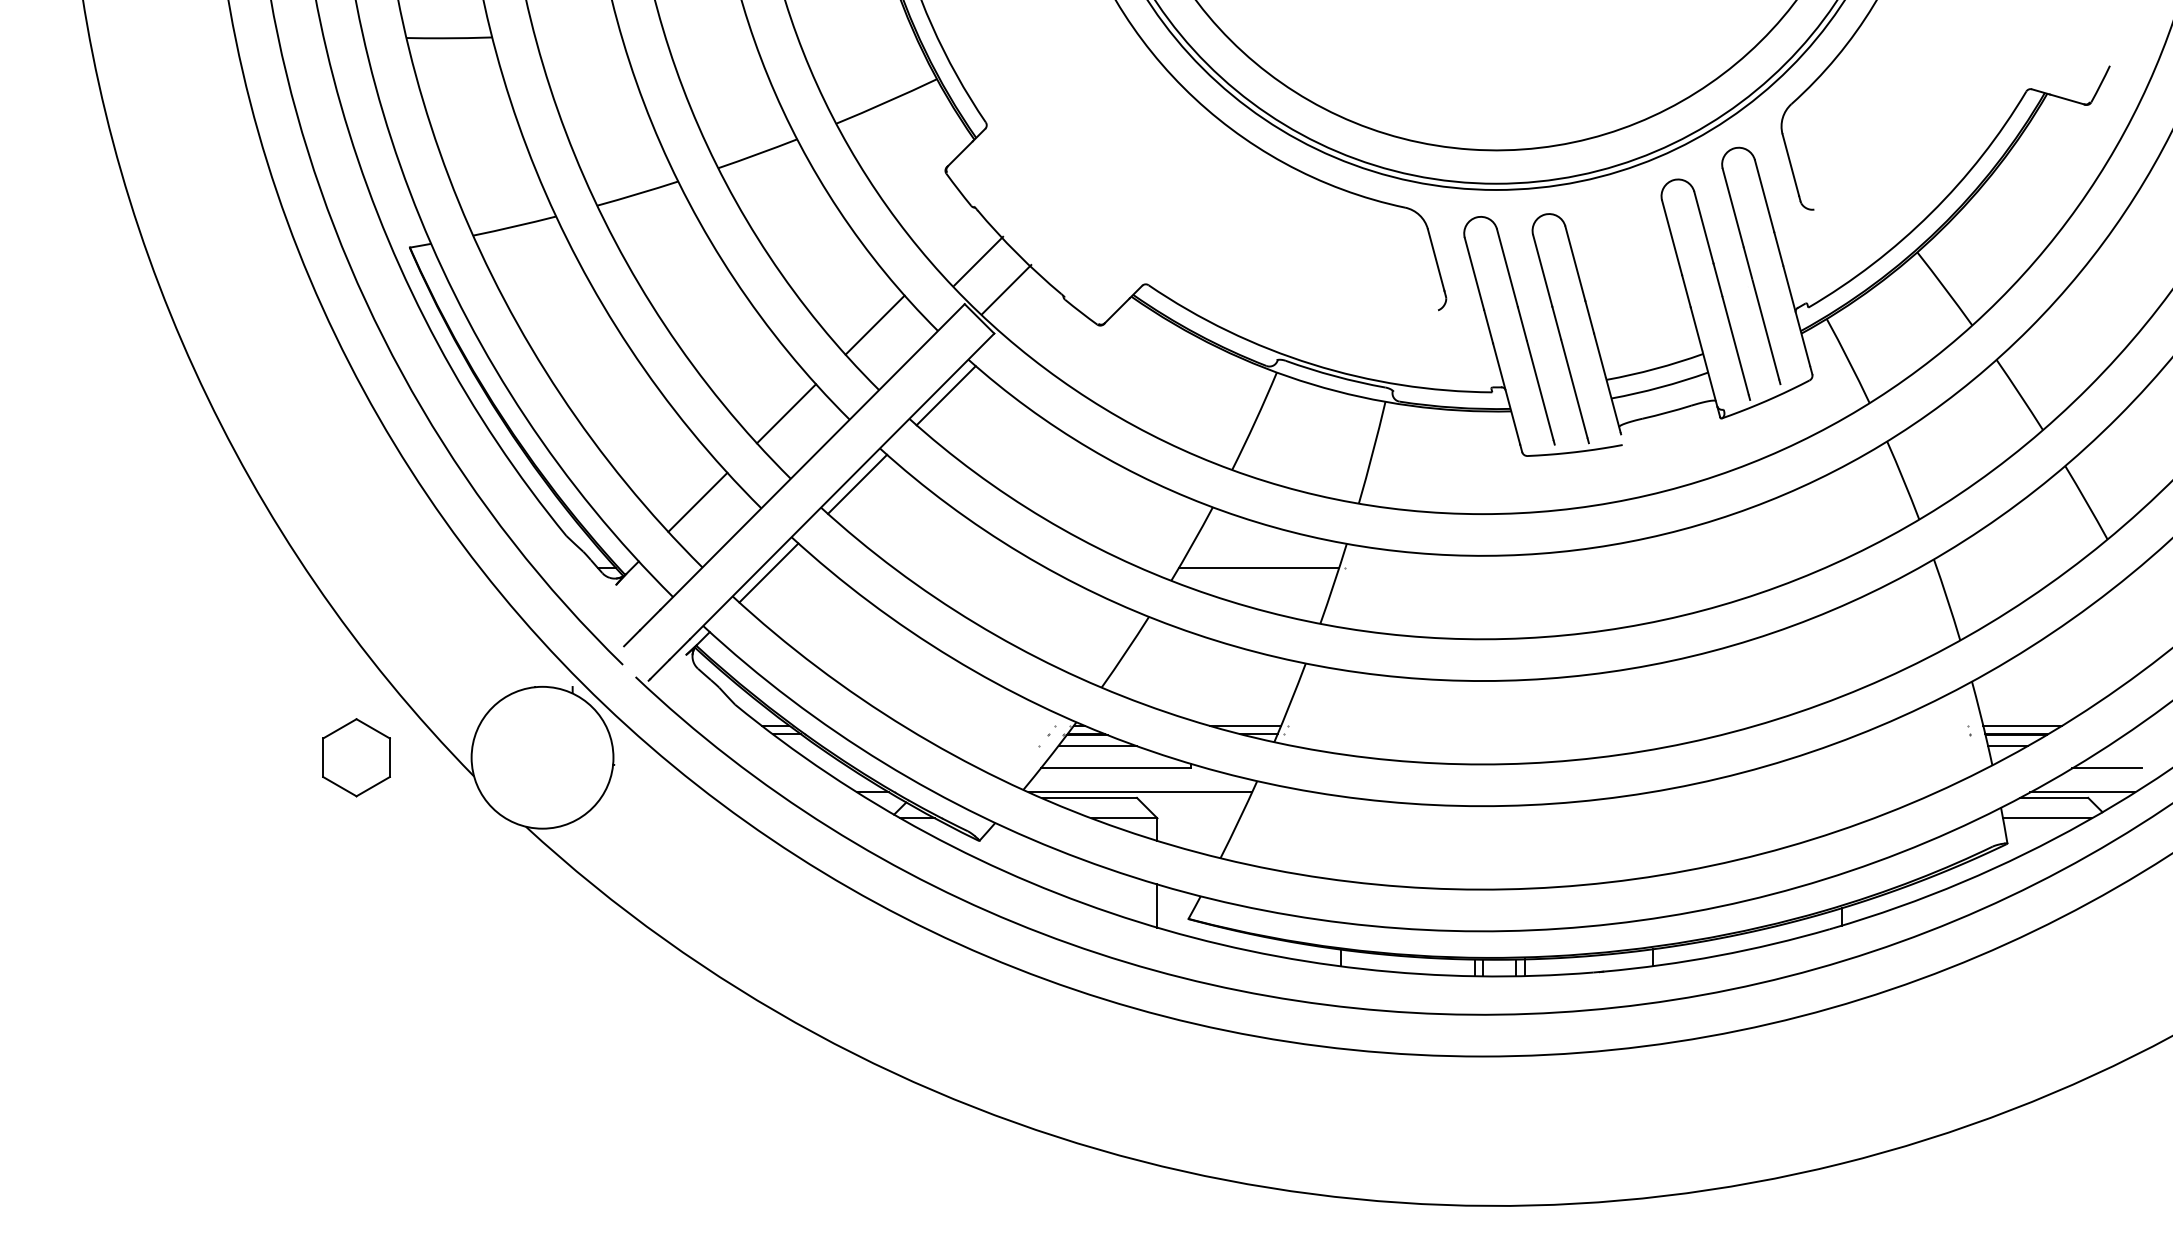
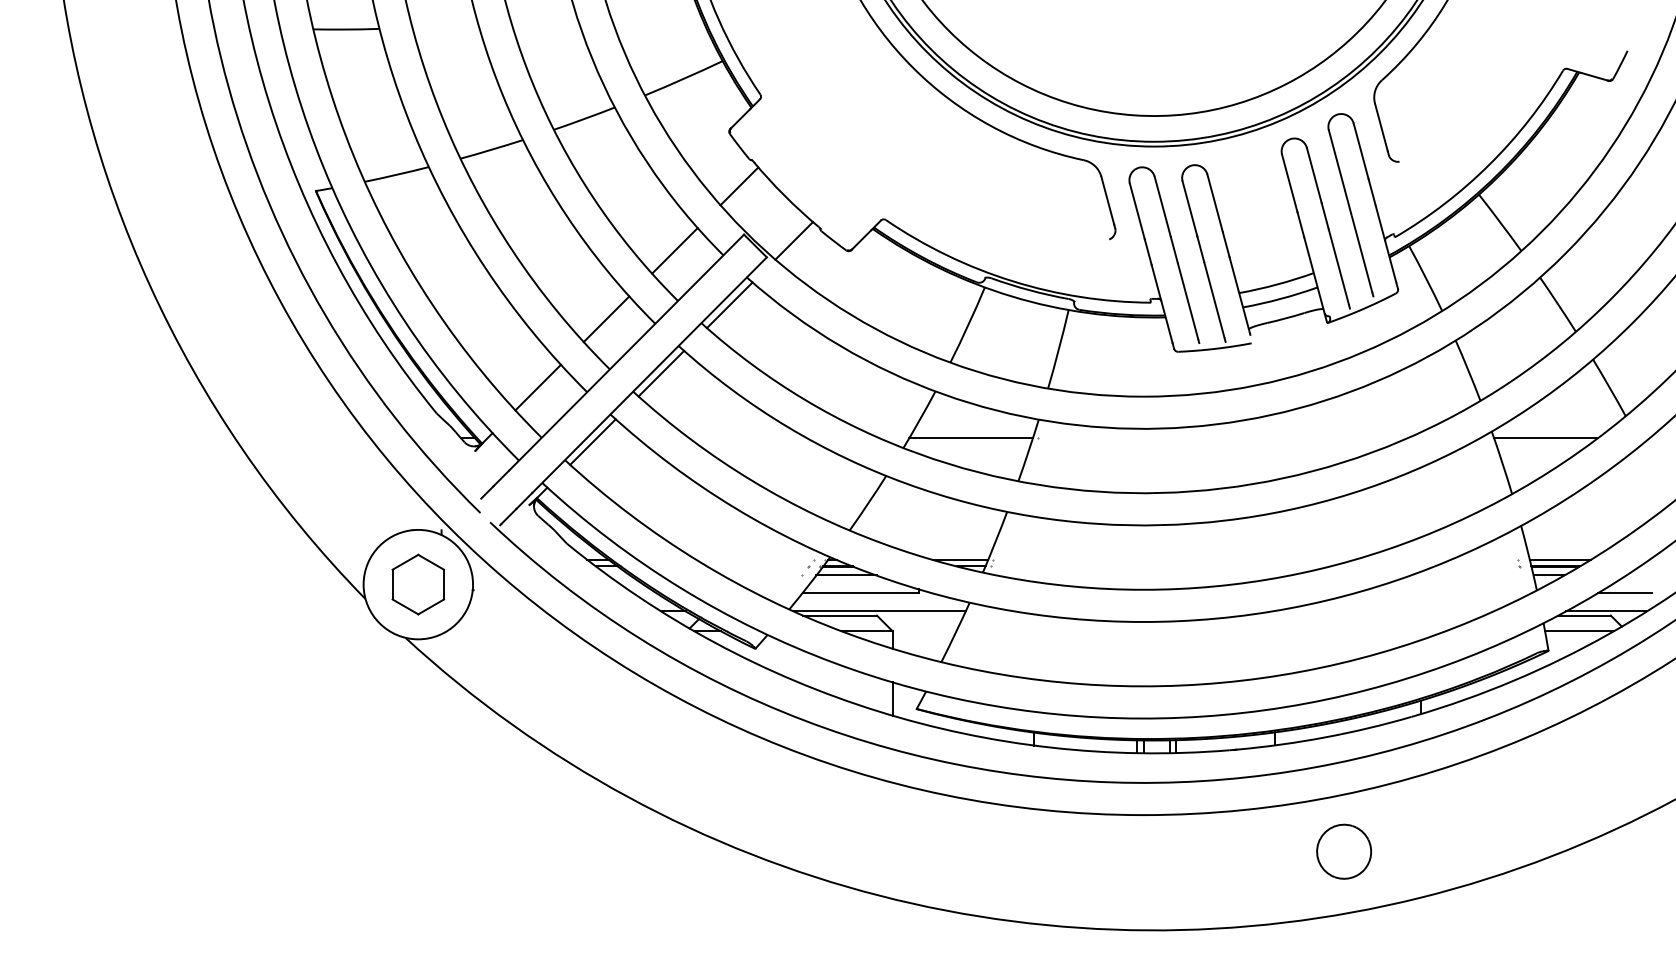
line: (978, 260) -> (794, 240), moved
line: (1006, 289) -> (739, 186), moved
line: (2003, 567) -> (1545, 437), added
part: (356, 757) -> (418, 584), moved
part: (1742, 1103) -> (1344, 851), added

